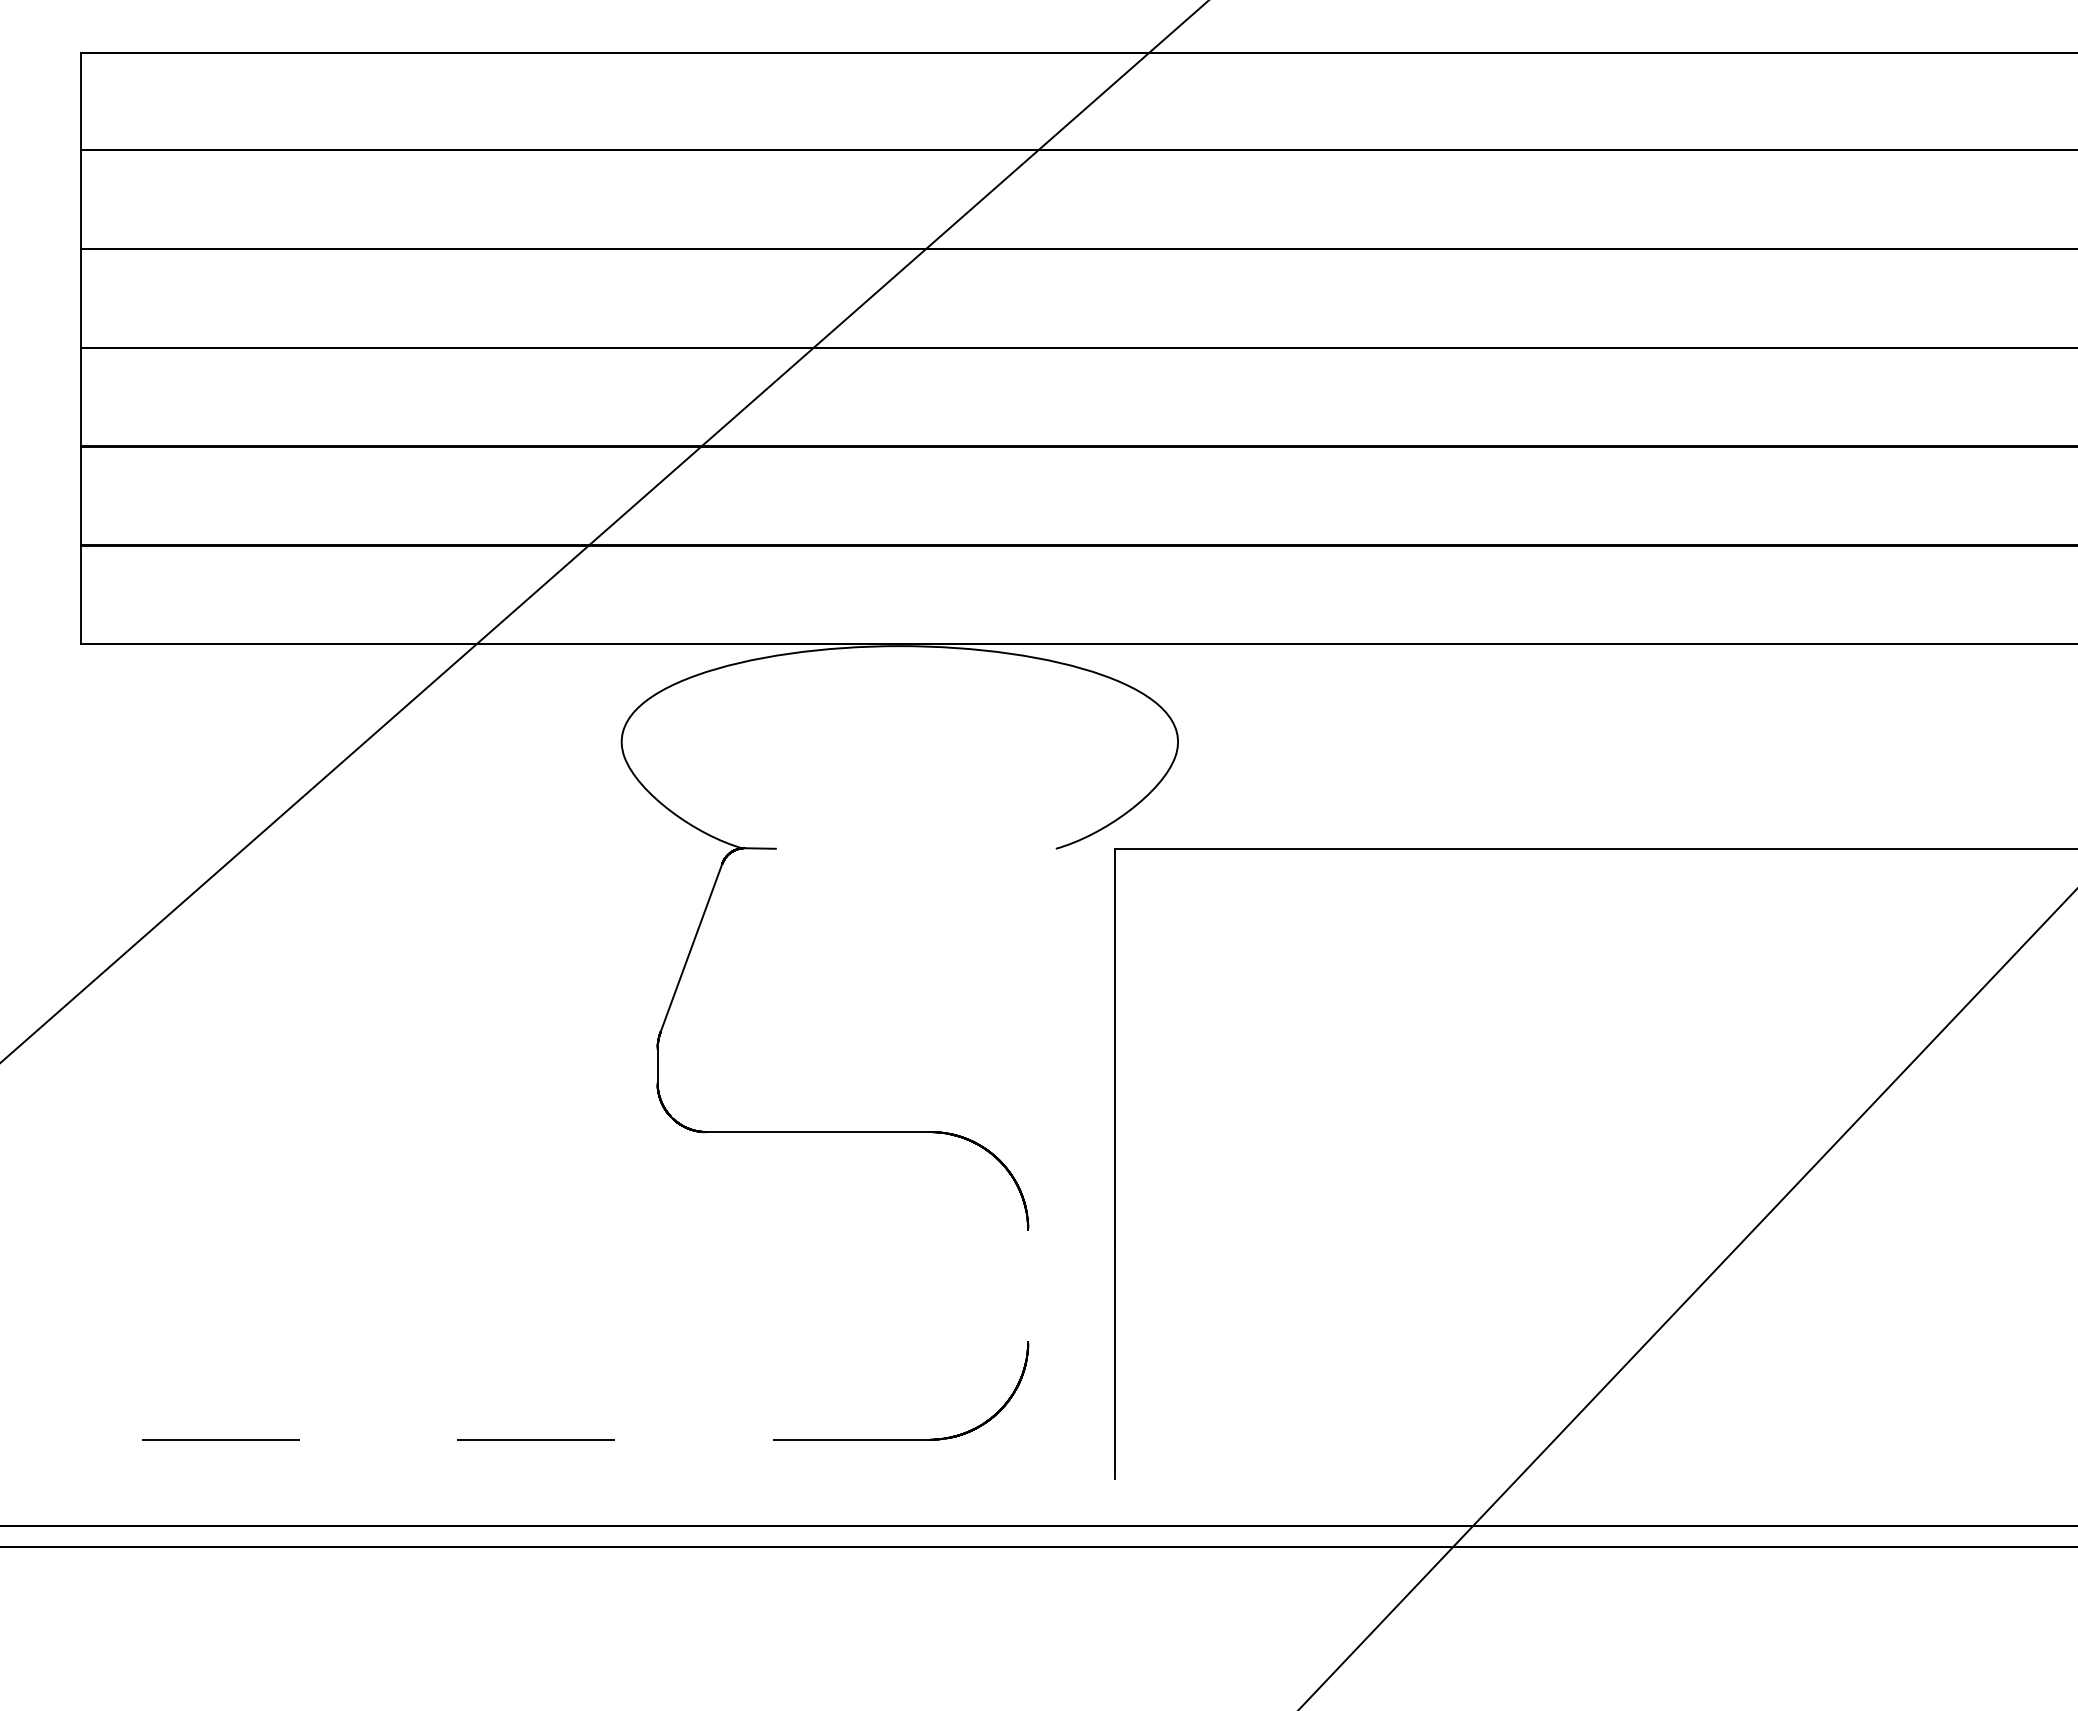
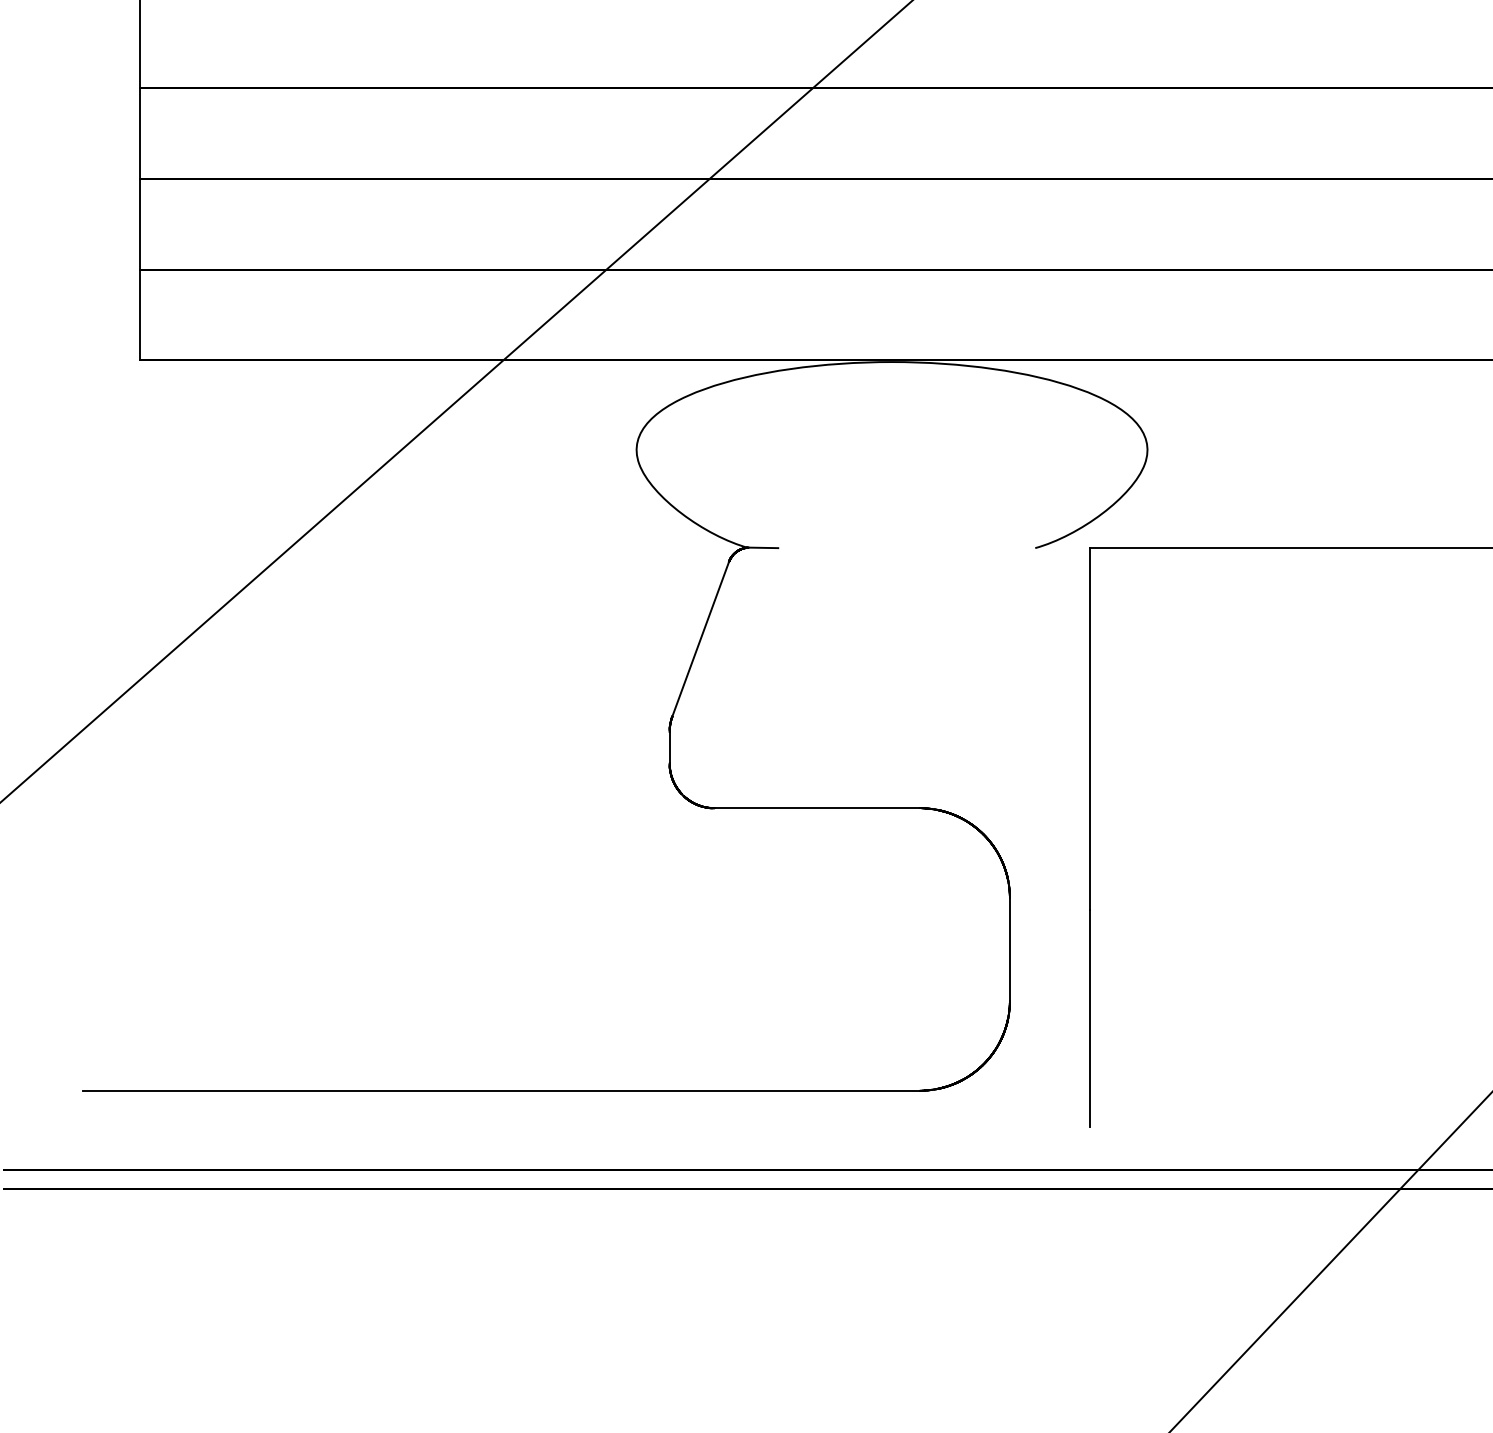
line: (1028, 1285) -> (1010, 949), added
line: (474, 1439) -> (501, 1090), dashed -> solid

